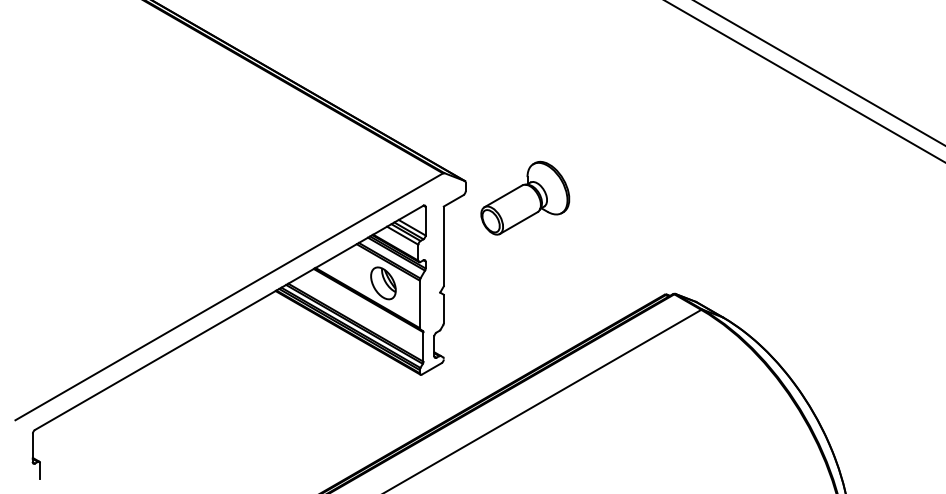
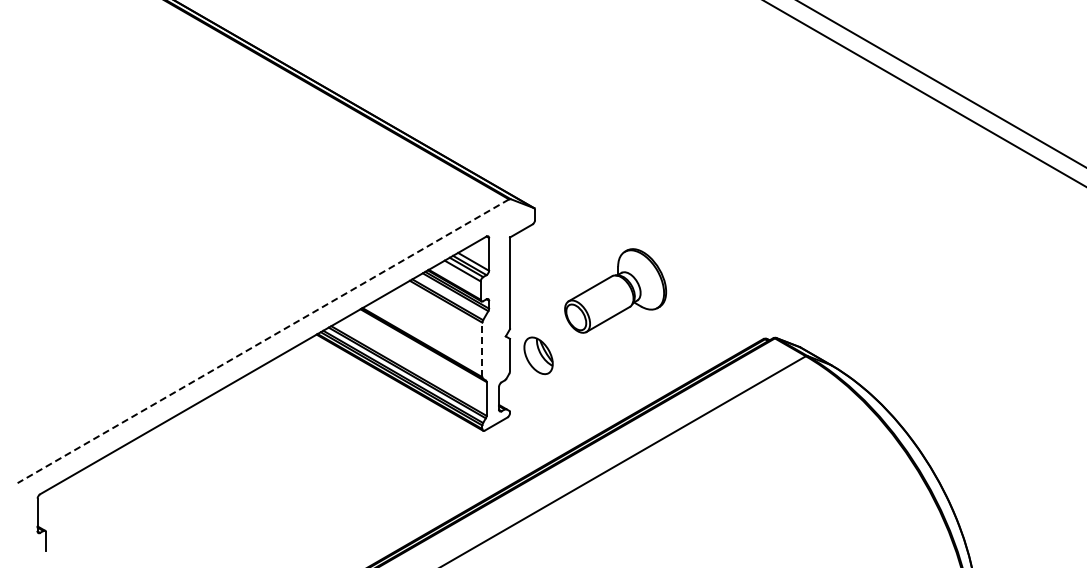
part: (525, 197) -> (615, 290), moved
part: (383, 283) -> (538, 355), moved
line: (229, 297) -> (263, 341), solid -> dashed
line: (419, 303) -> (482, 349), solid -> dashed

